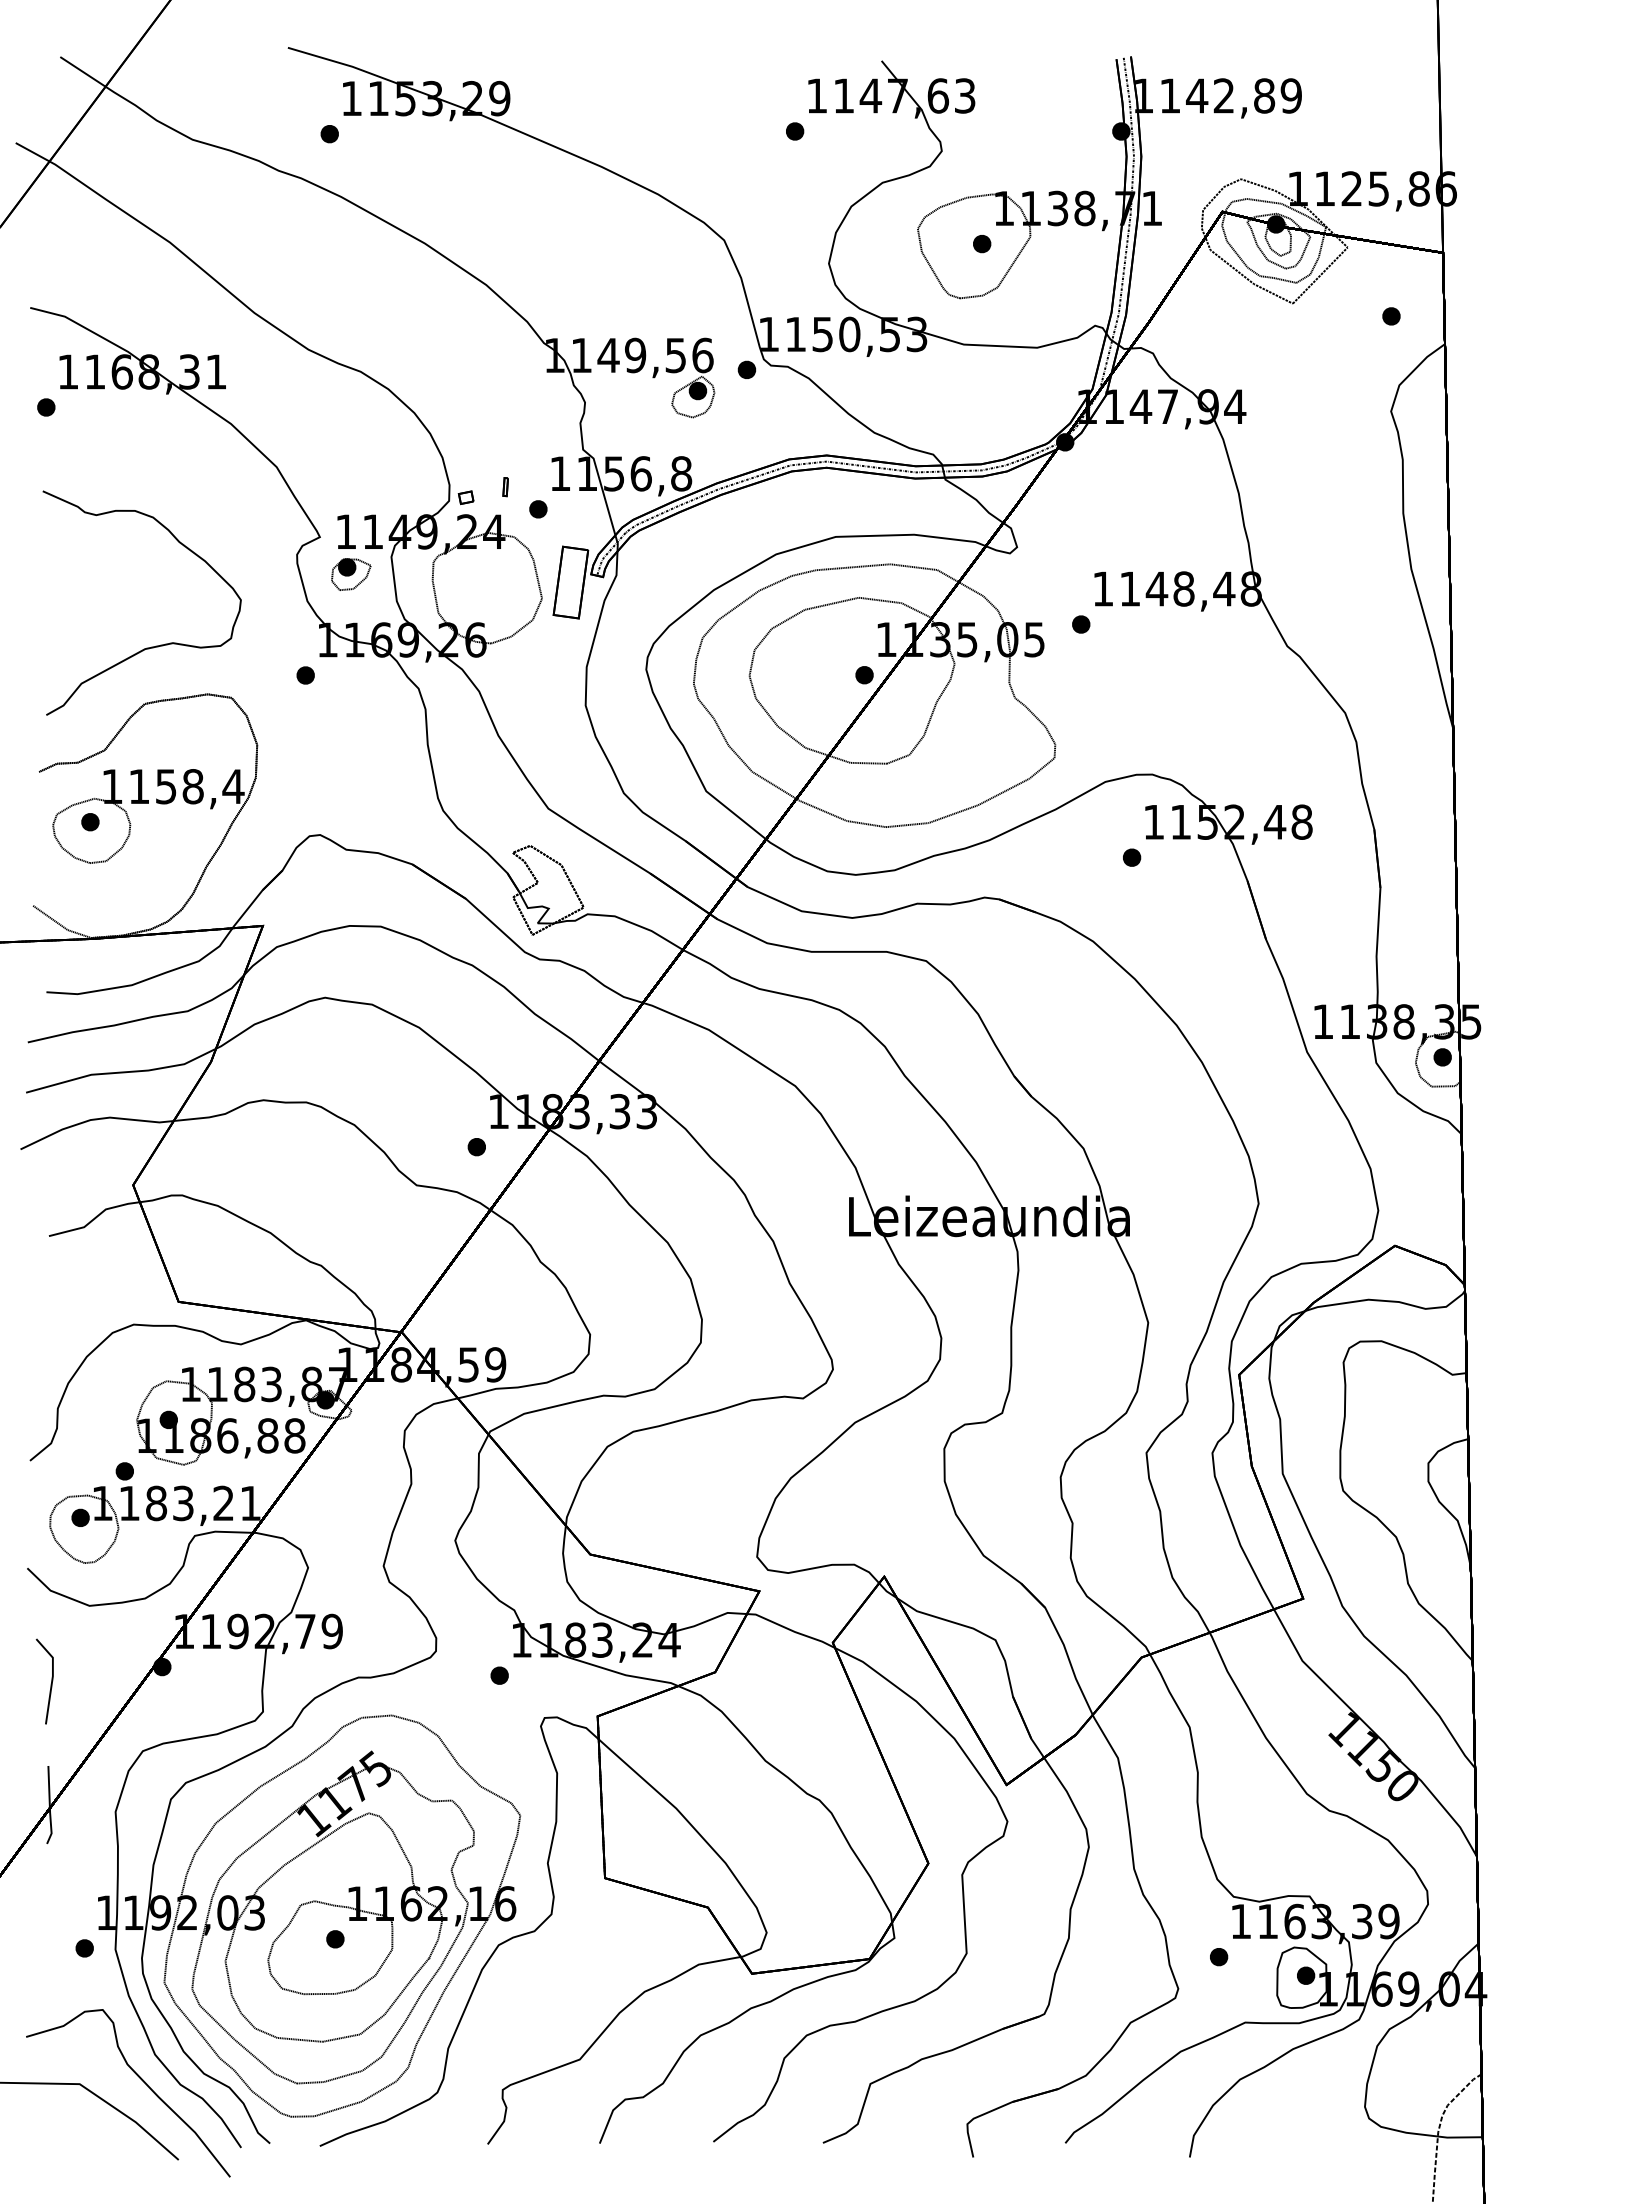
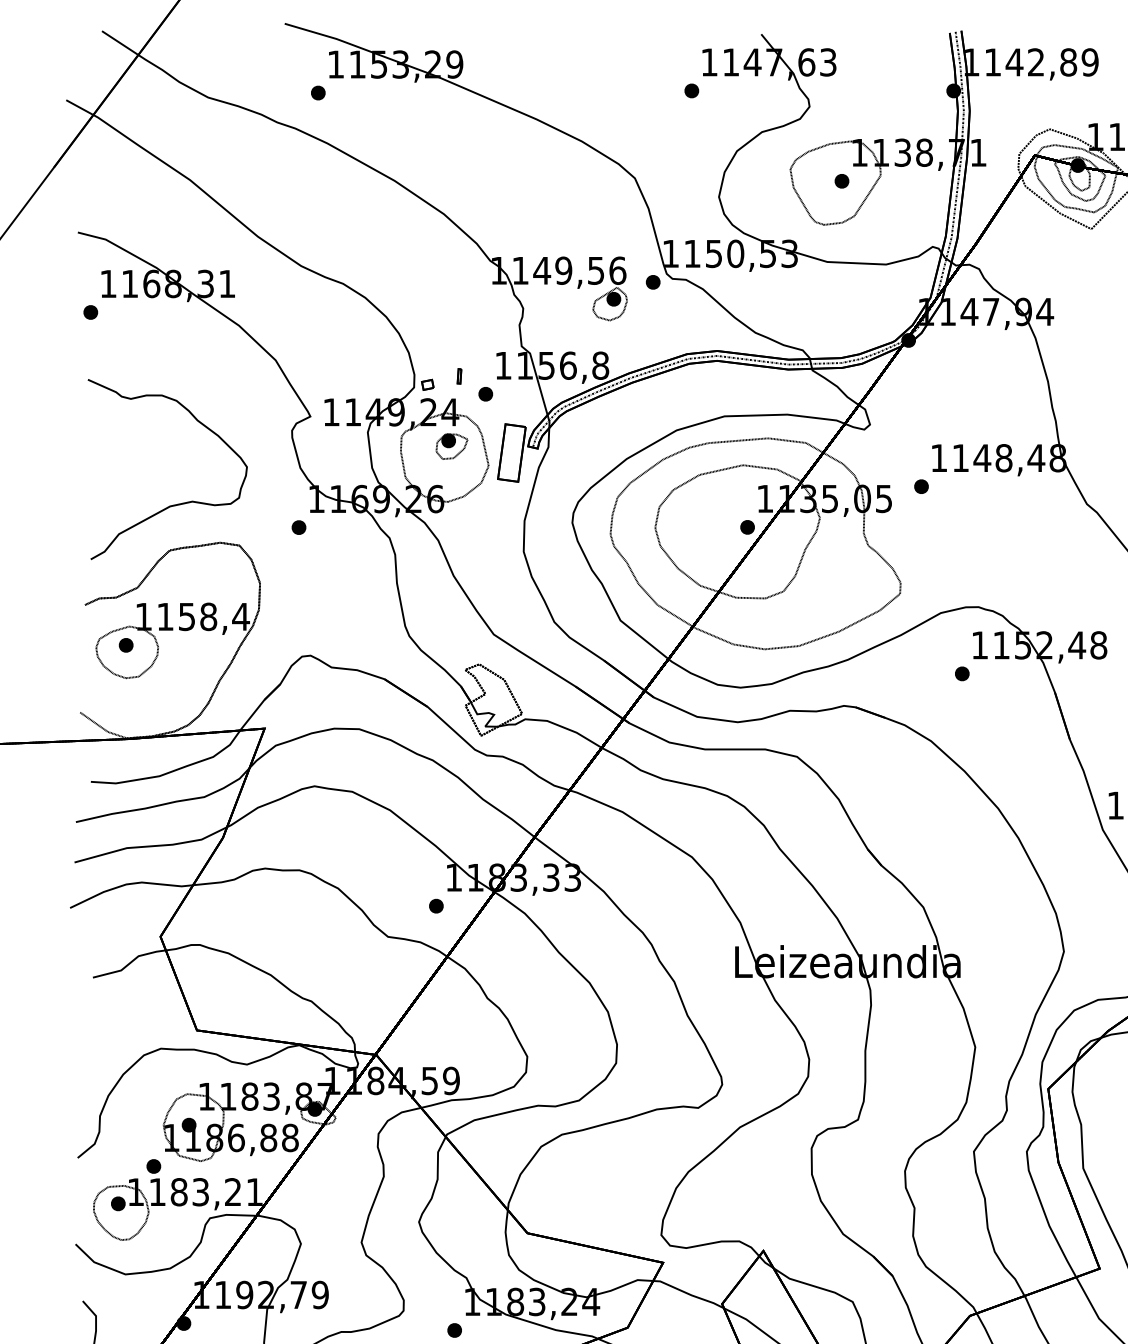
part: (351, 574) -> (452, 446), moved

